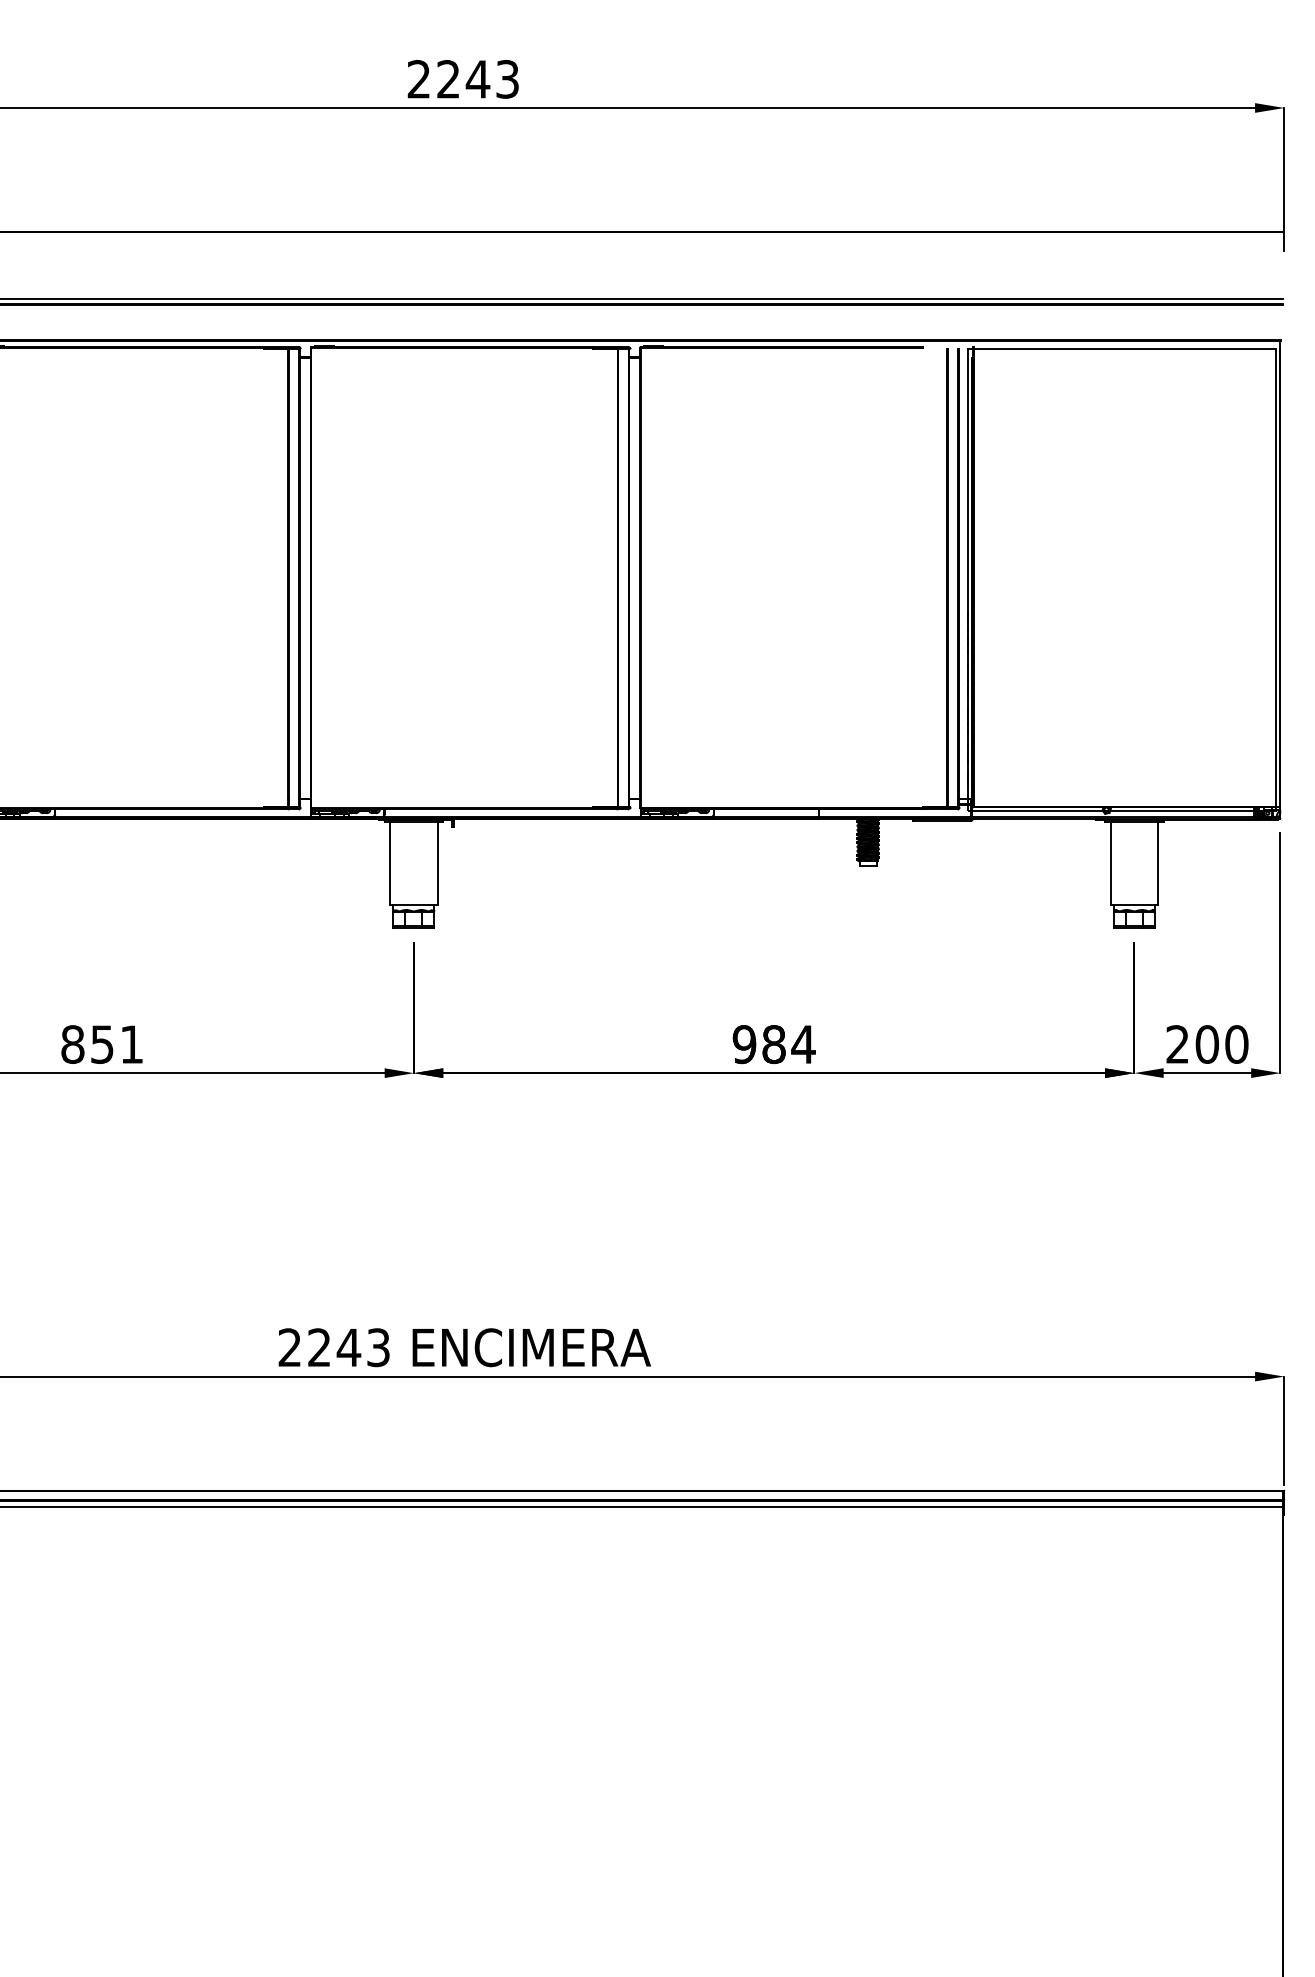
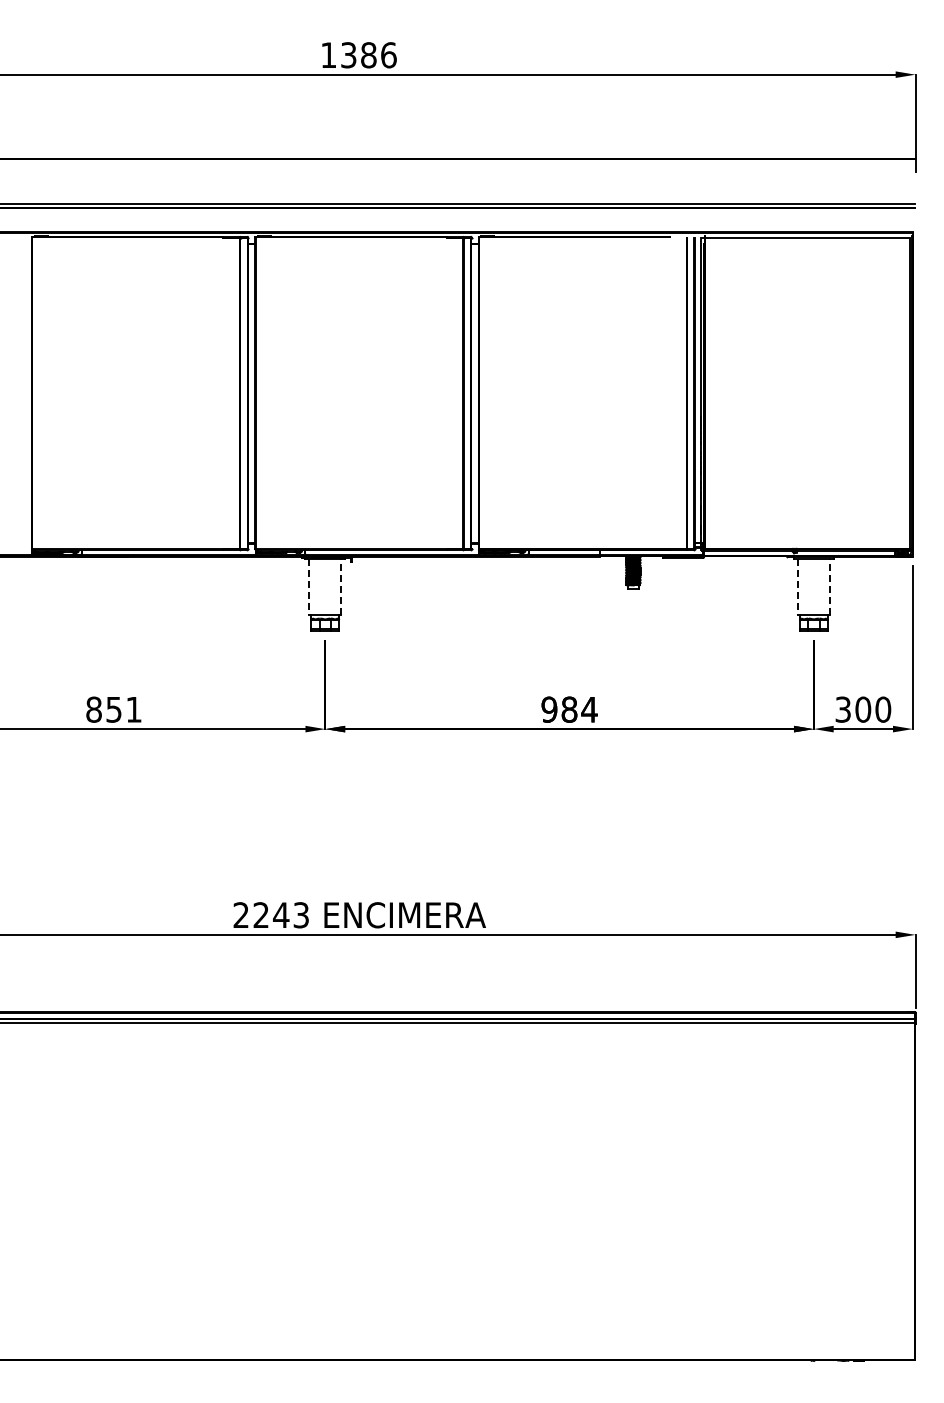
text: (462, 79) -> (358, 55), 2243 -> 1386
line: (437, 862) -> (341, 586), solid -> dashed
line: (1157, 862) -> (829, 586), solid -> dashed
line: (390, 864) -> (309, 587), solid -> dashed
line: (1110, 864) -> (797, 587), solid -> dashed
text: (1176, 1044) -> (842, 709), 200 -> 300

